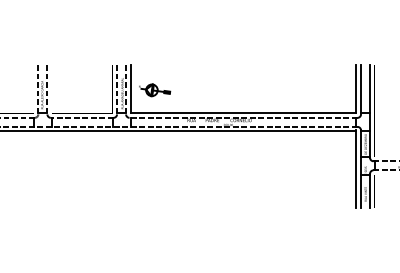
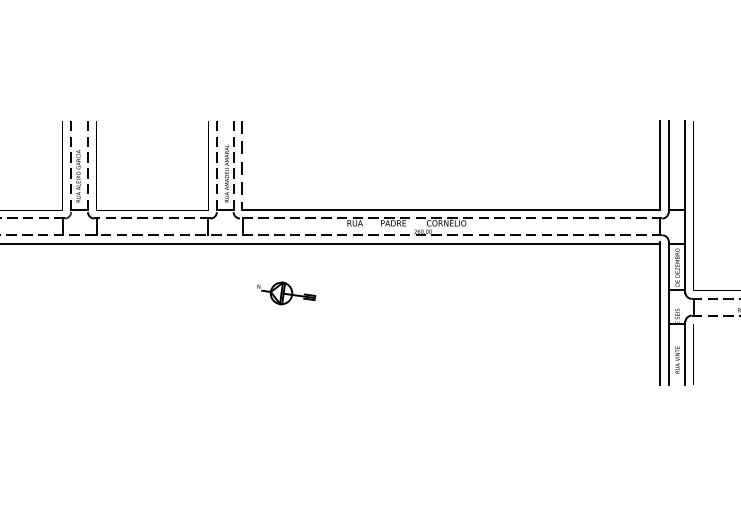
line: (130, 89) -> (241, 165), solid -> dashed
part: (155, 90) -> (288, 293), moved

